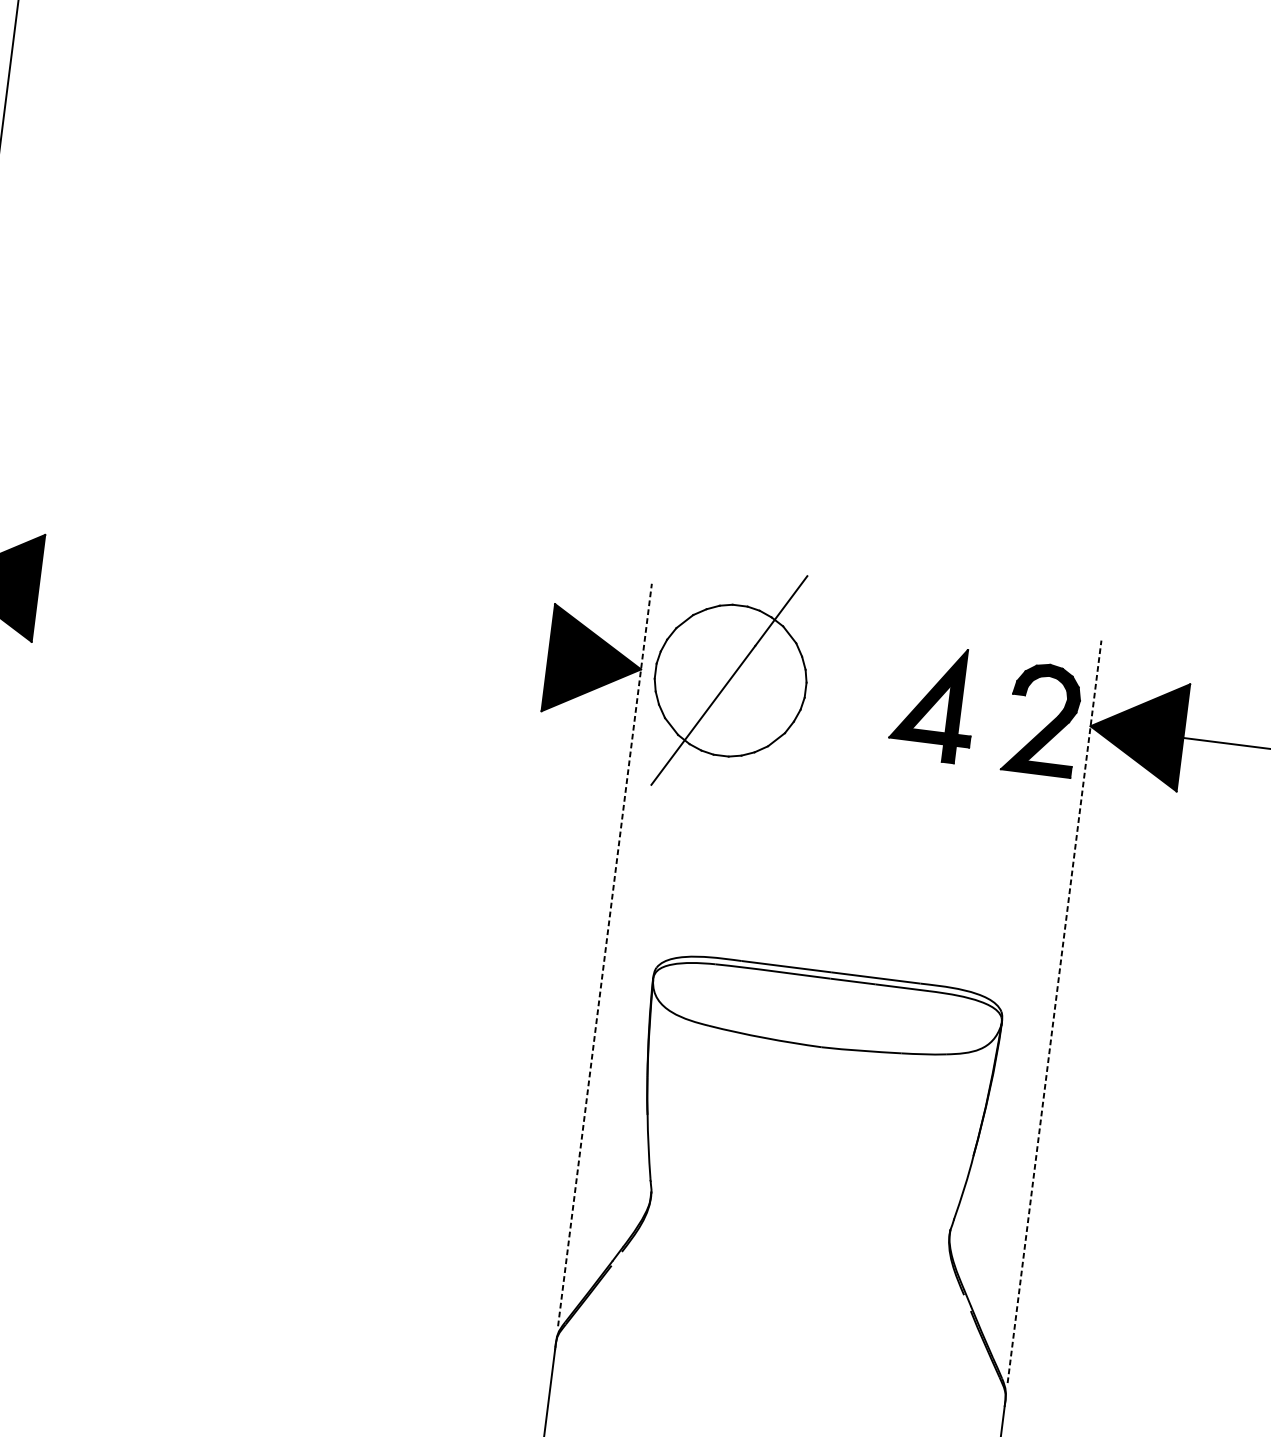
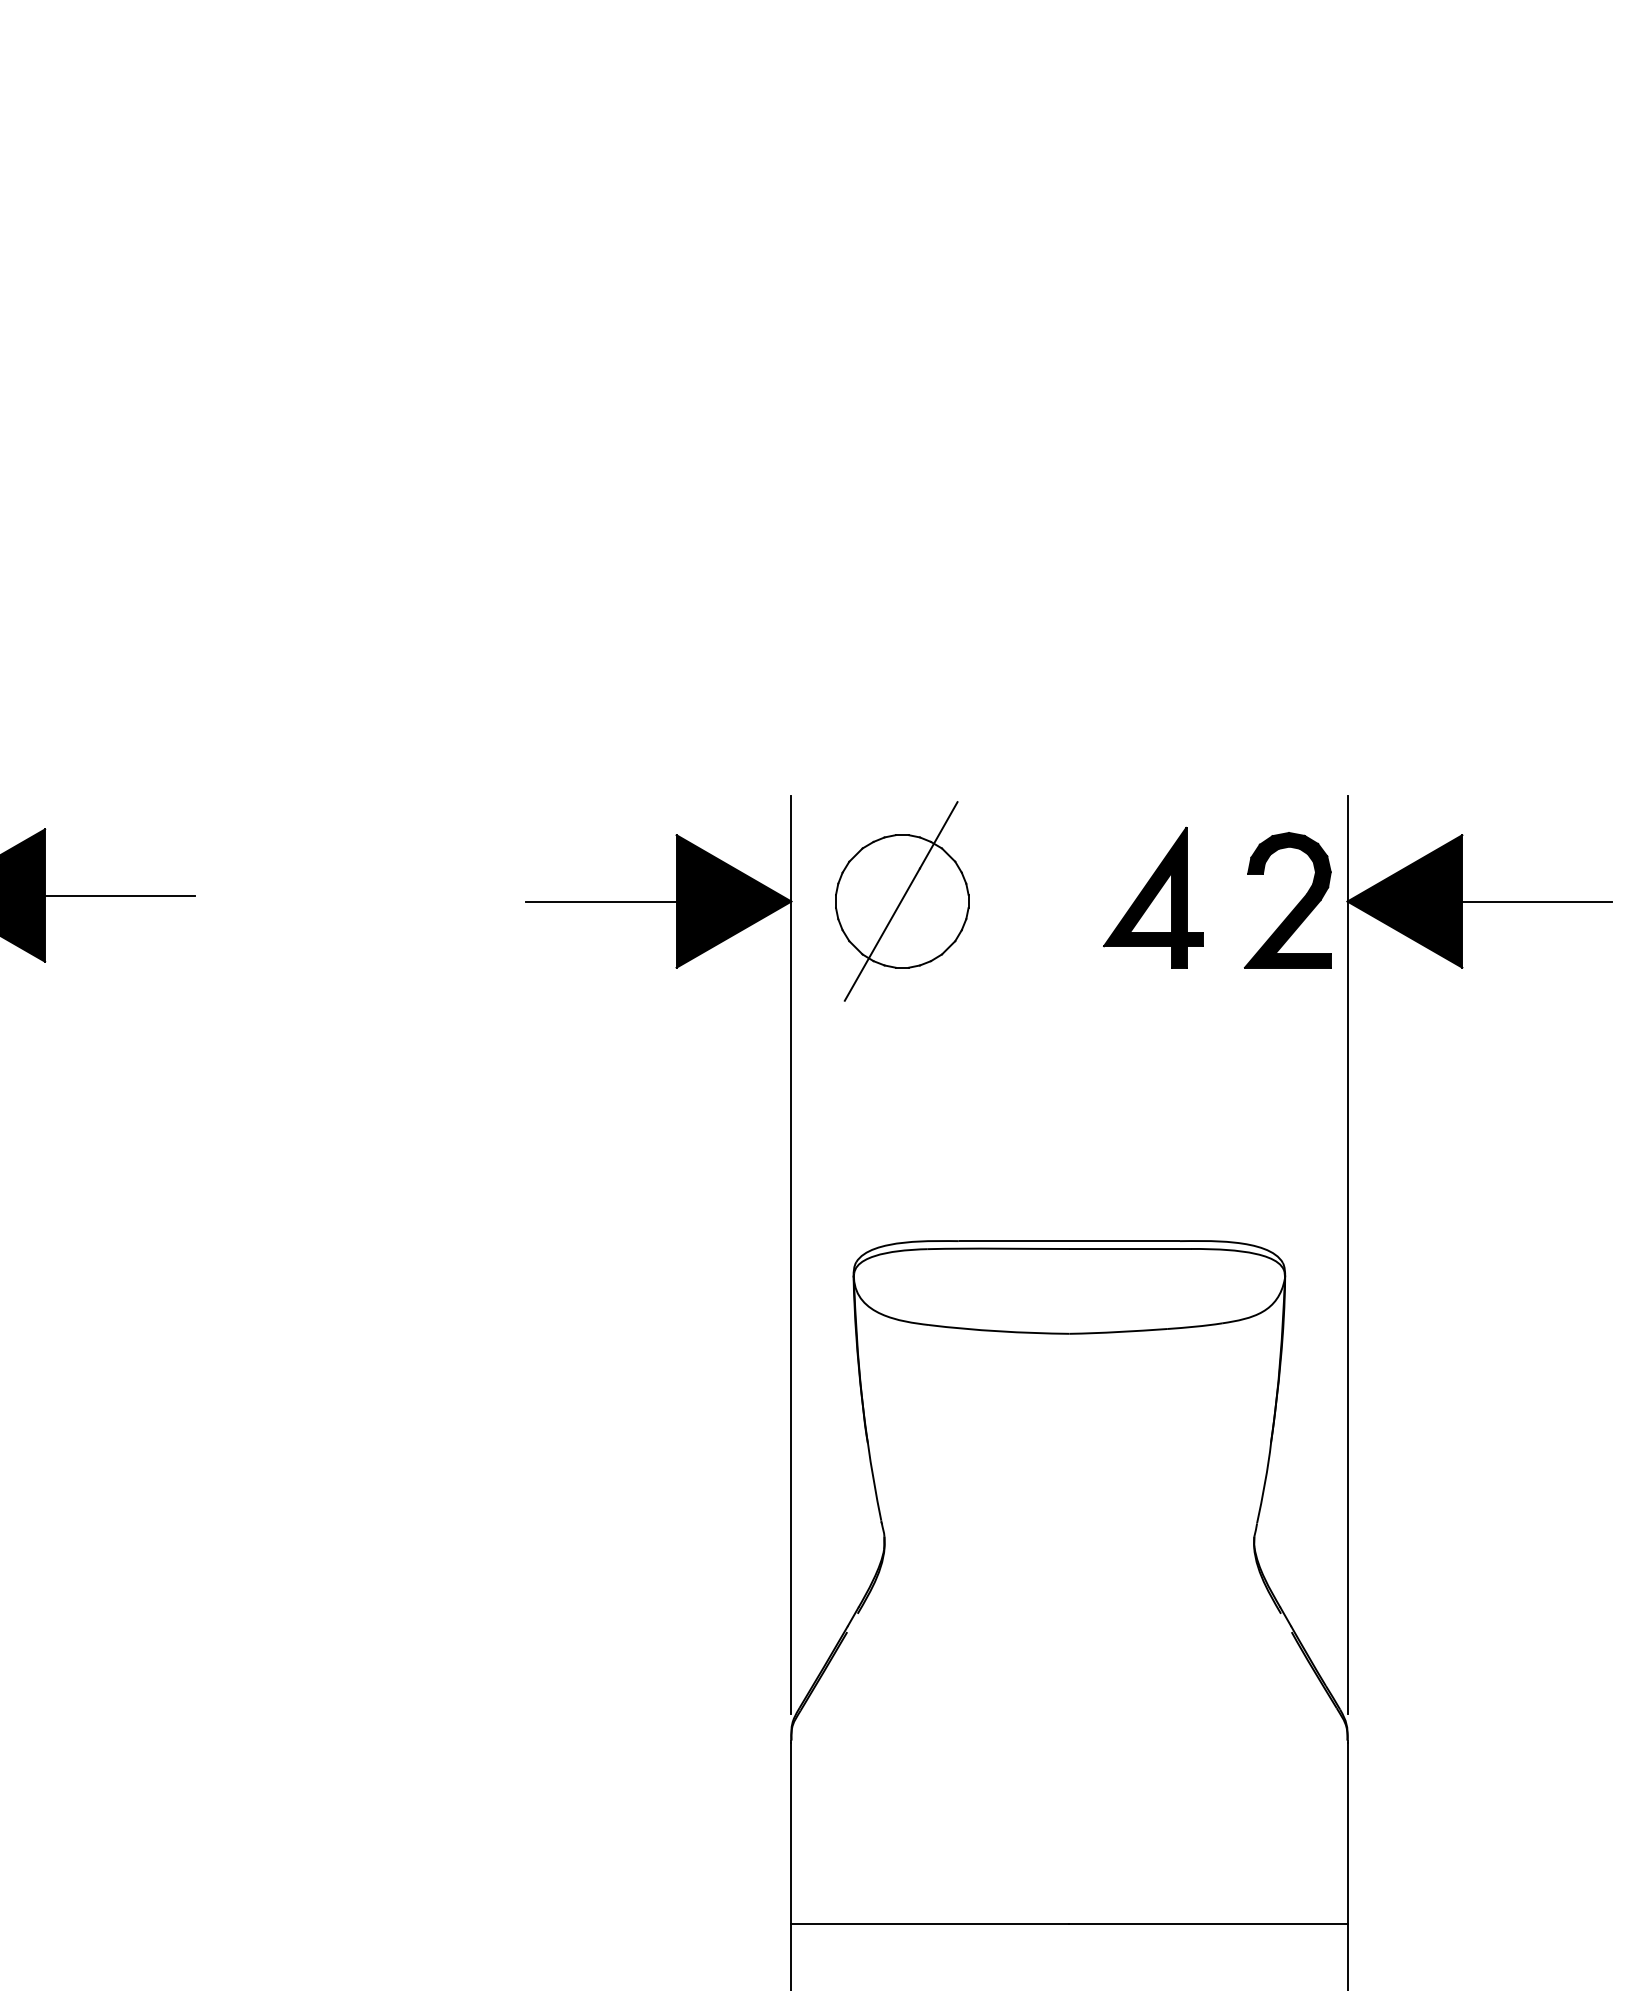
line: (99, 596) -> (120, 895), added
line: (487, 650) -> (601, 901), added
part: (730, 680) -> (902, 901), size x0.71
line: (605, 954) -> (791, 1254), dashed -> solid
line: (1054, 1011) -> (1347, 1254), dashed -> solid

